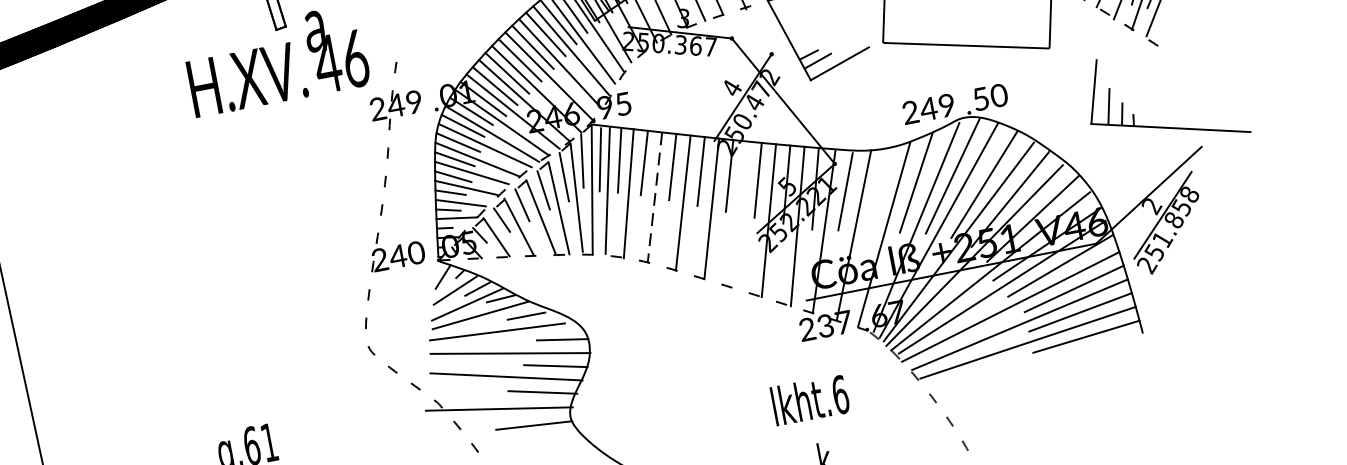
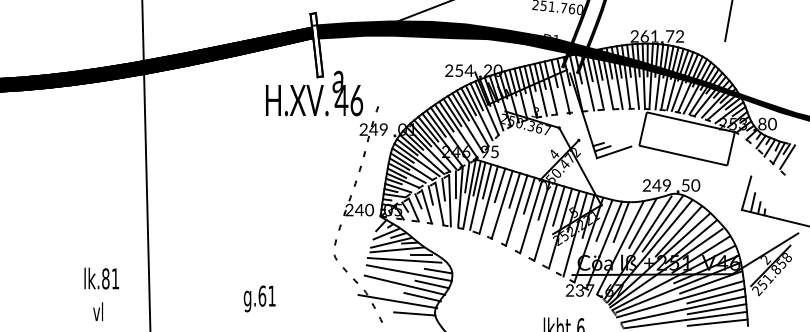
line: (875, 188) -> (620, 222), added
line: (655, 198) -> (502, 205), dashed -> solid
line: (739, 214) -> (545, 222), added

